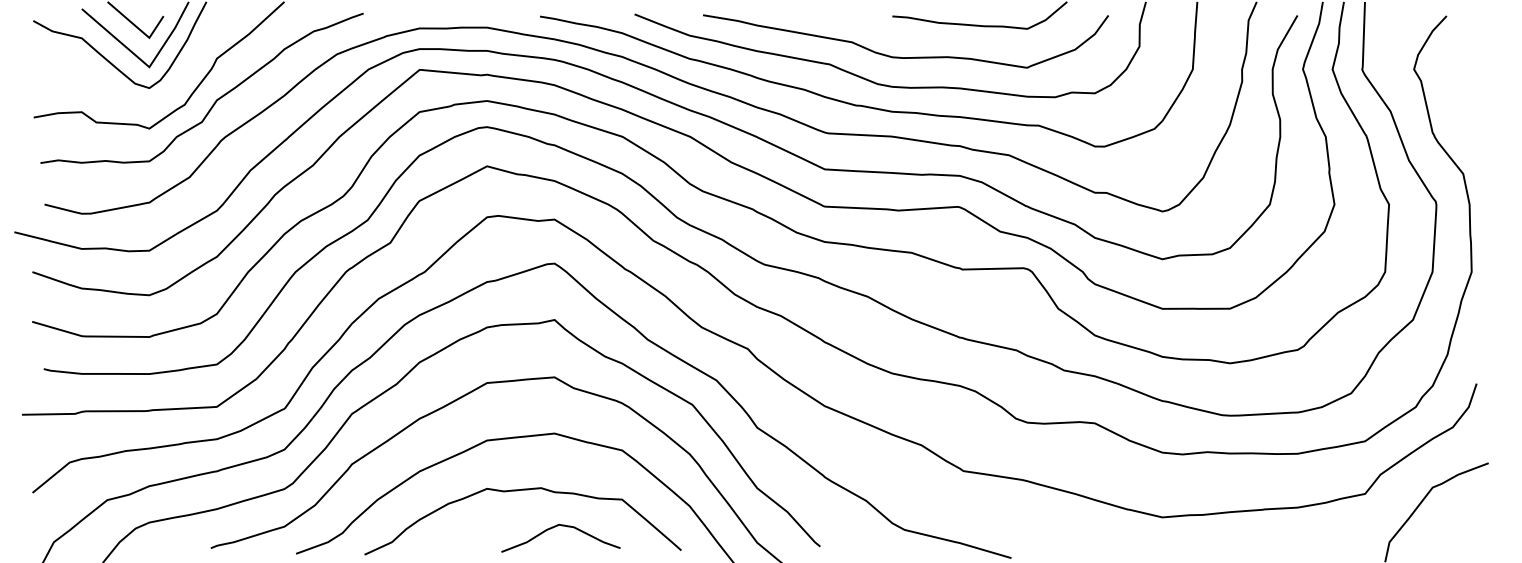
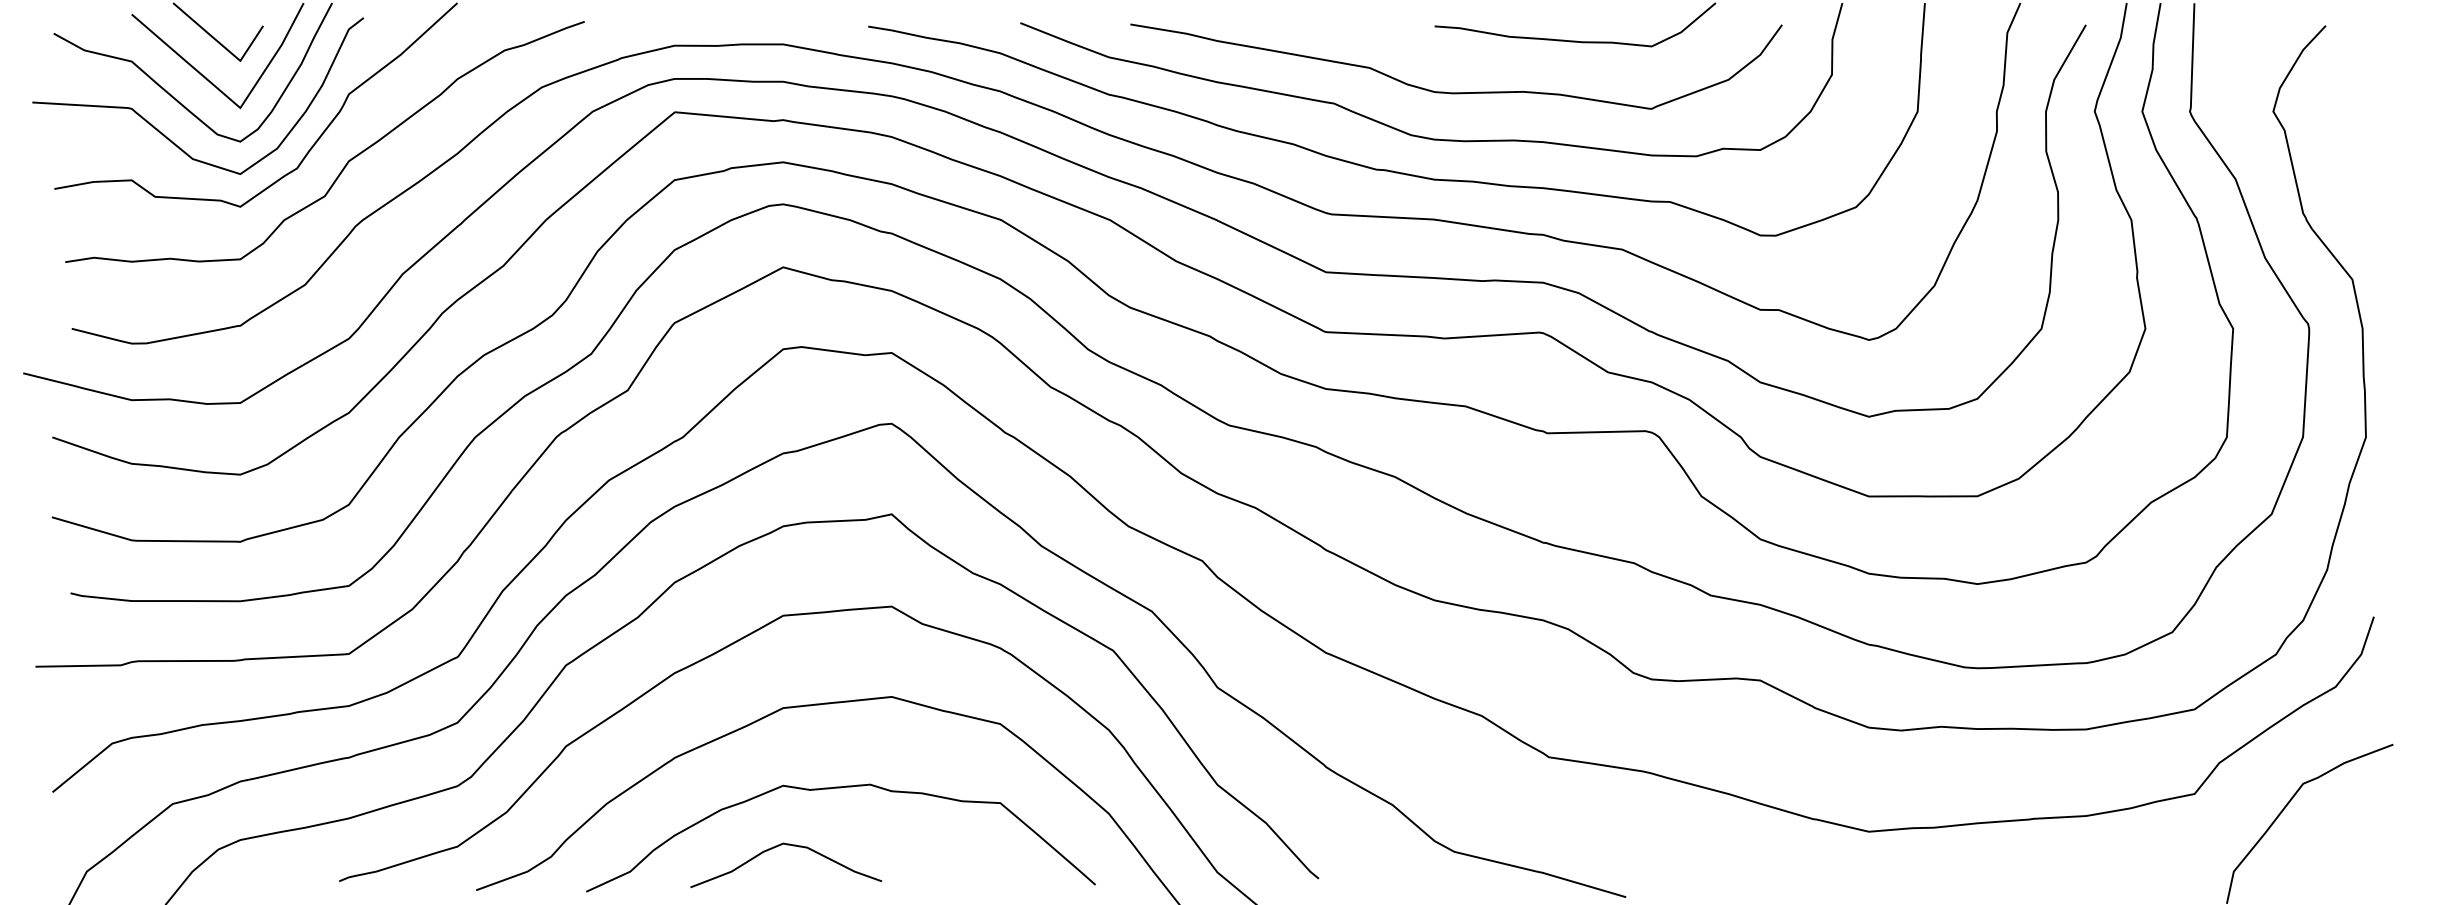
curve: (105, 85) -> (169, 137), added
curve: (561, 526) -> (787, 846), moved

